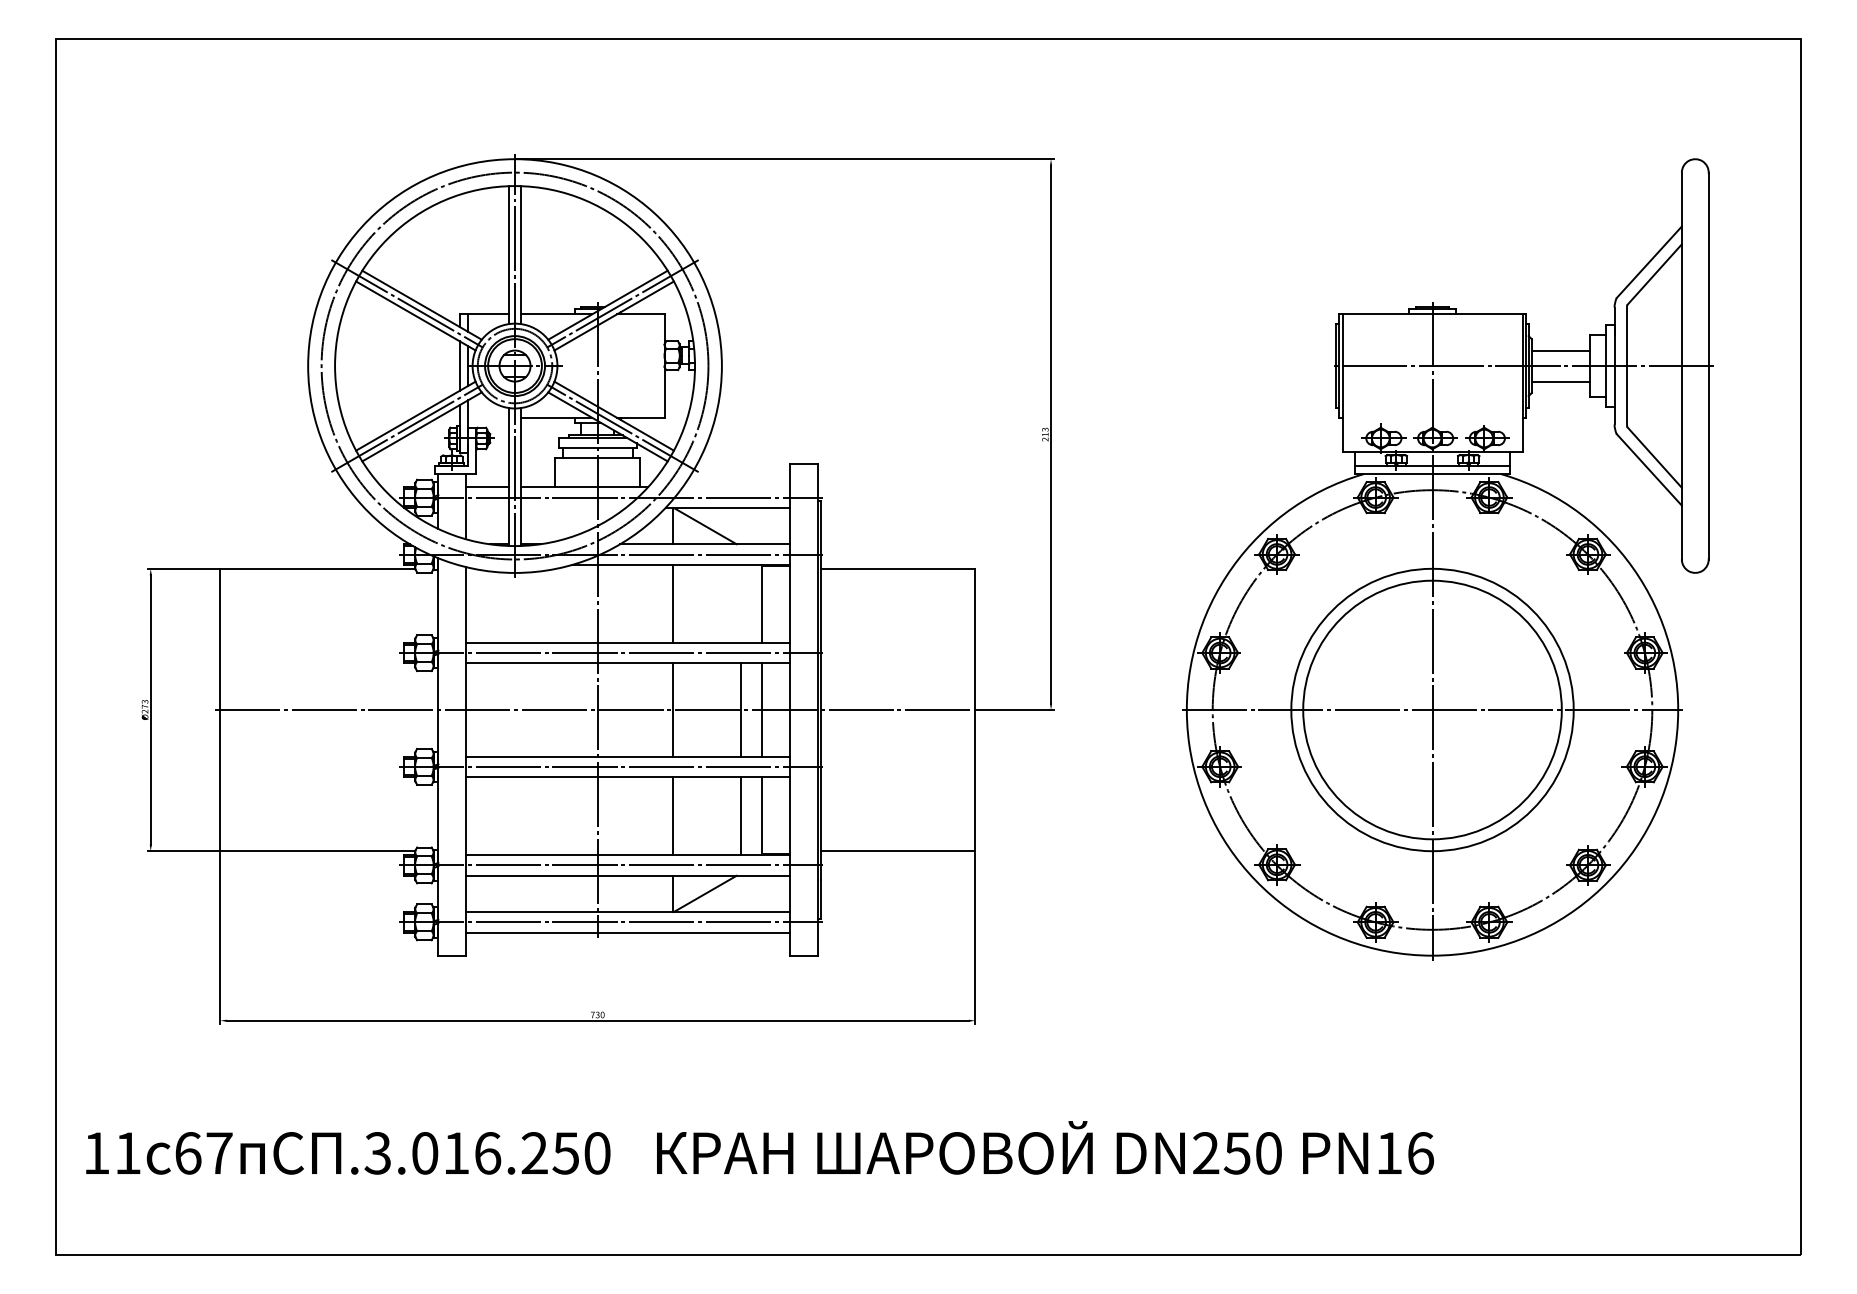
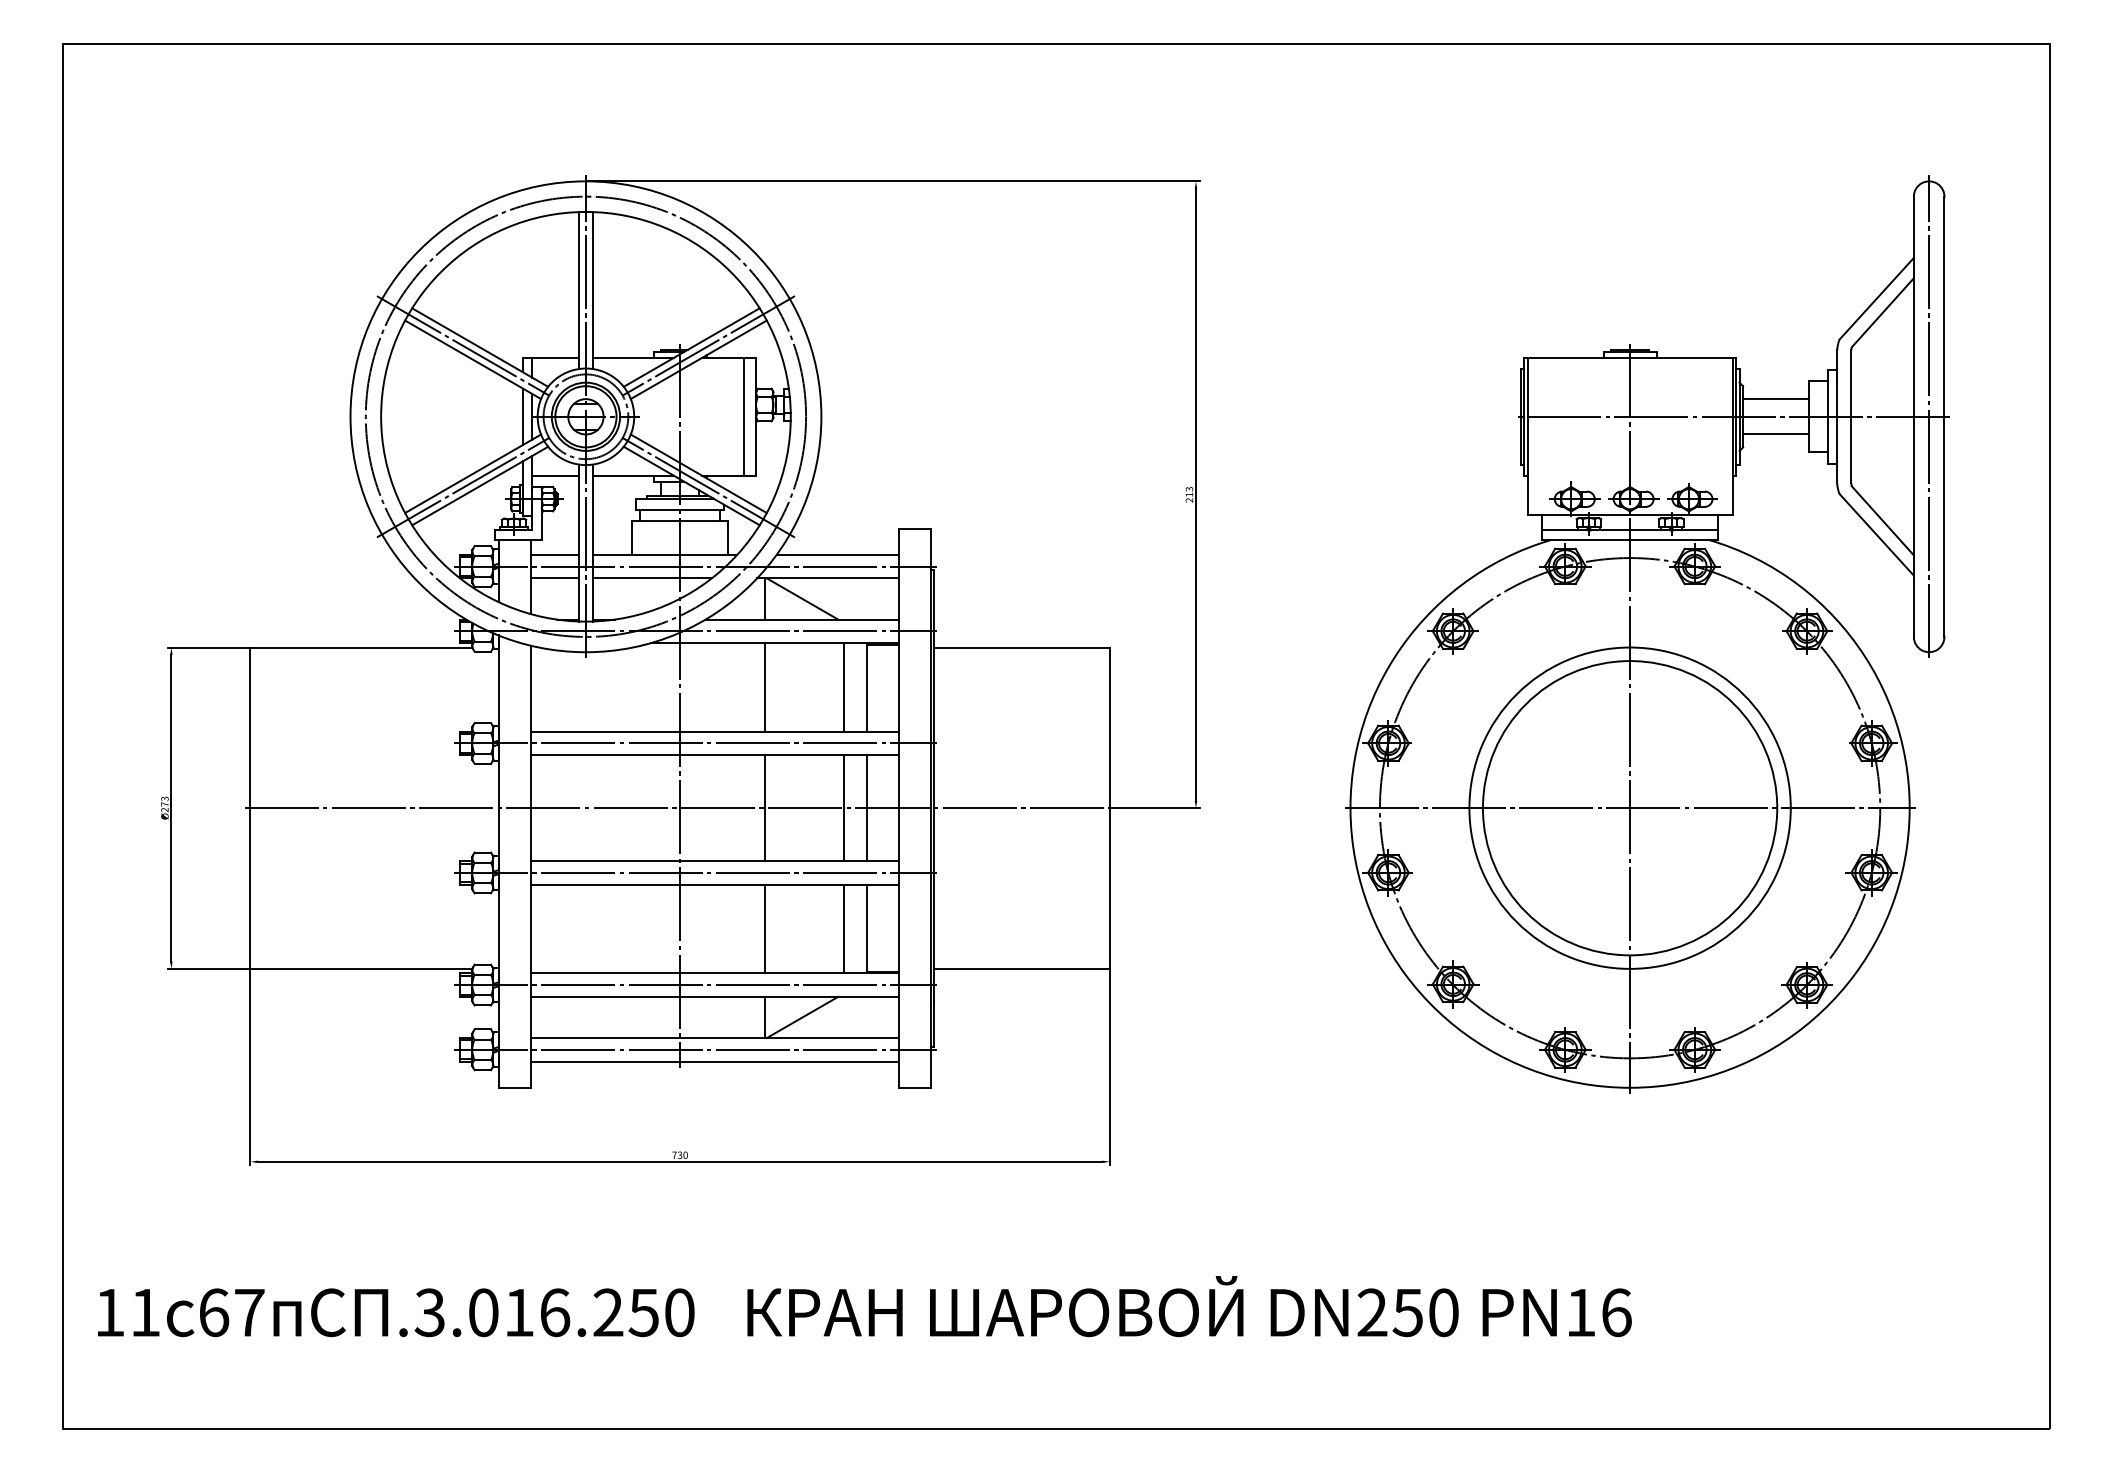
line: (654, 365) -> (744, 416), added
line: (1695, 365) -> (1929, 416), added
line: (488, 417) -> (555, 475), added
line: (736, 487) -> (837, 554), added
line: (487, 508) -> (554, 578), added
line: (573, 508) -> (652, 578), added
line: (741, 603) -> (843, 687), added

